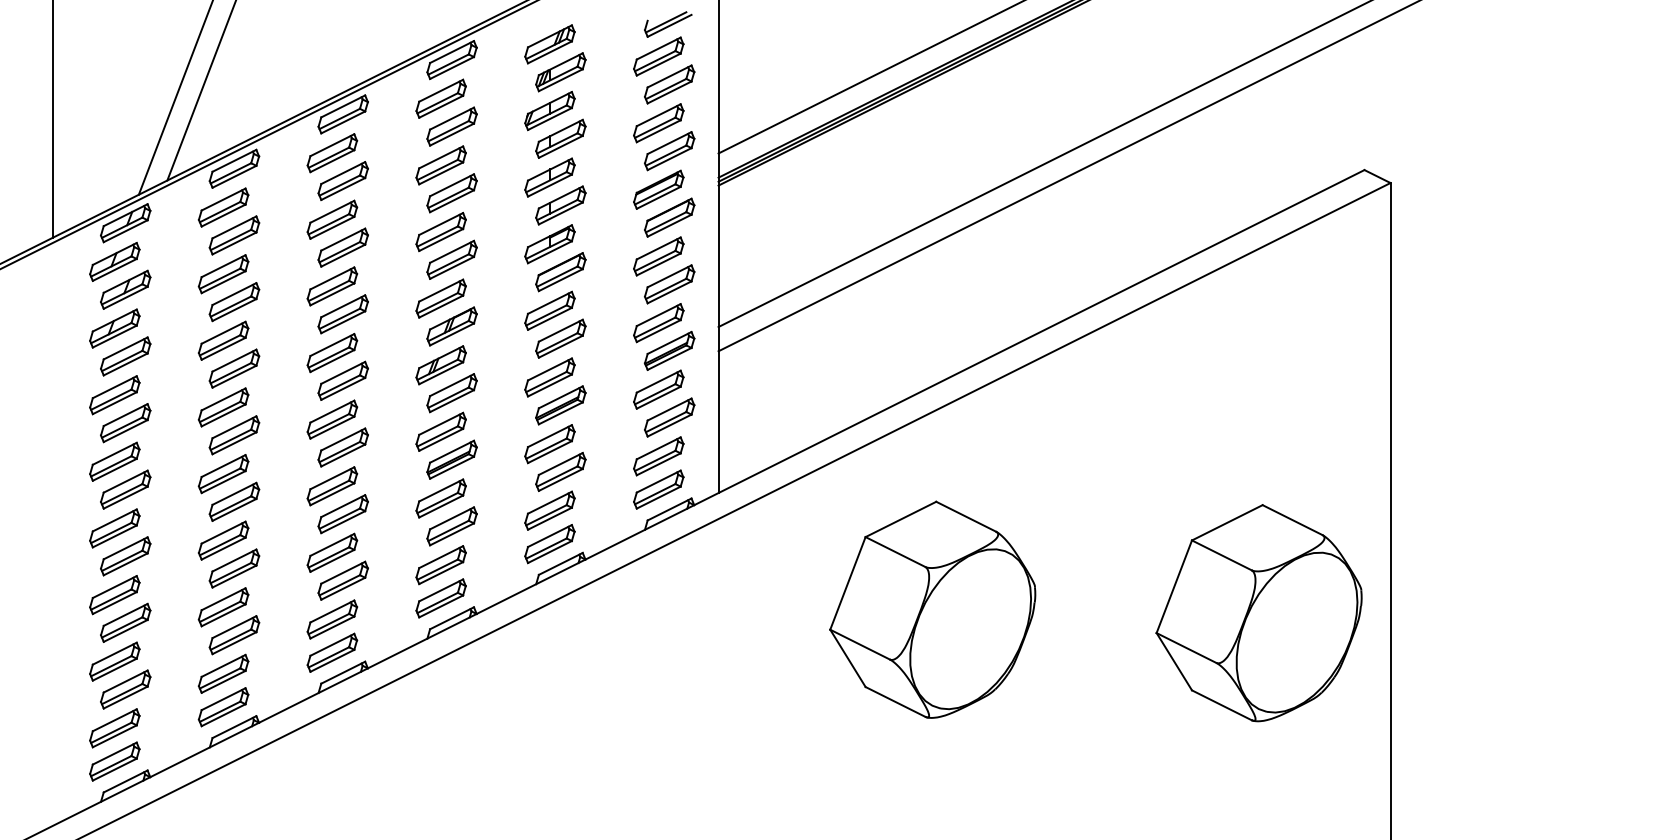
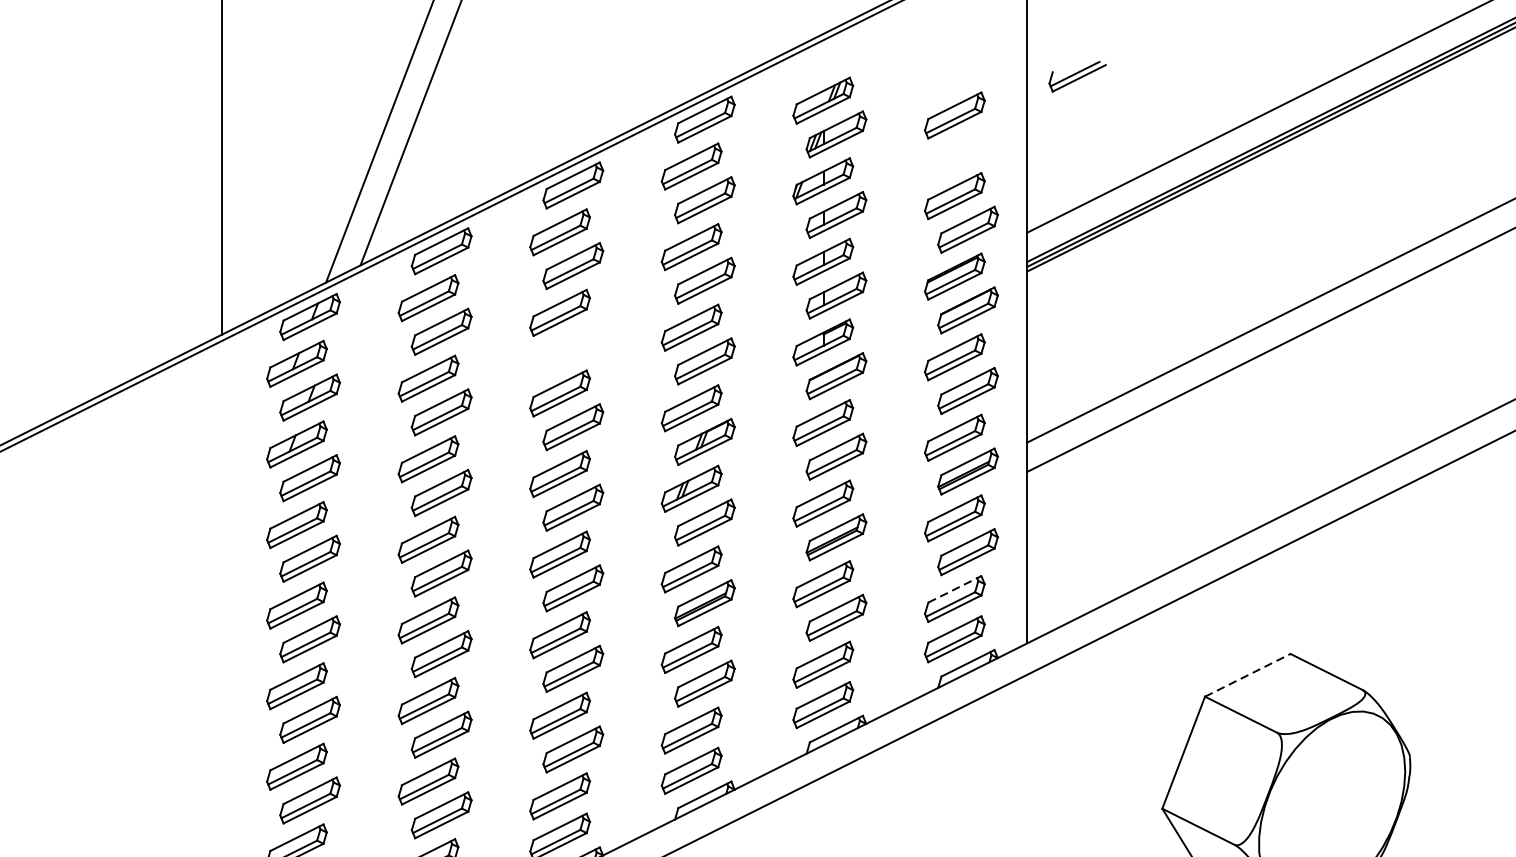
part: (668, 24) -> (1077, 76), moved
part: (669, 84) -> (967, 149), removed
part: (342, 247) -> (572, 346), removed
line: (658, 448) -> (954, 589), solid -> dashed
line: (900, 519) -> (1247, 675), solid -> dashed

